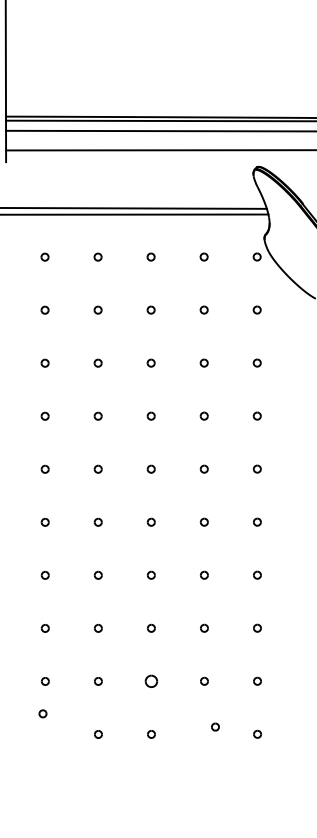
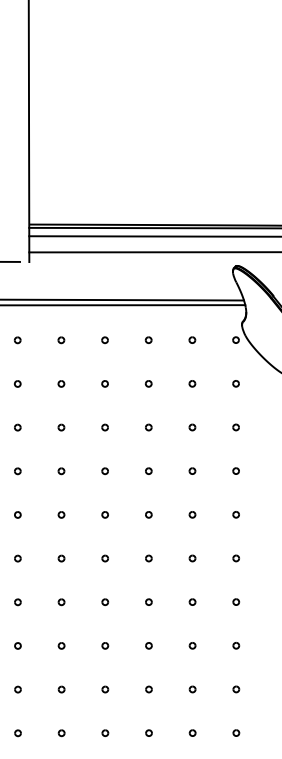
part: (150, 681) -> (148, 689), size x0.62
part: (42, 714) -> (61, 733), moved
part: (215, 726) -> (192, 732), moved

